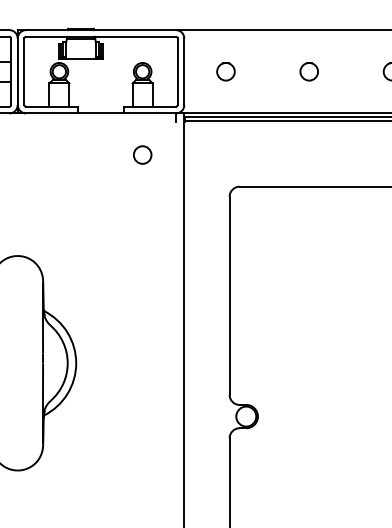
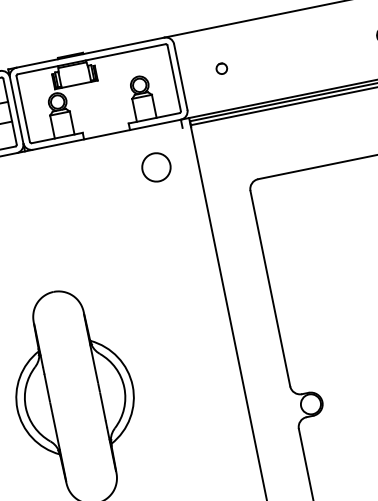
circle: (225, 71) -> (221, 68), size x0.6
circle: (308, 71) -> (303, 51), removed
circle: (142, 154) -> (156, 166), size x1.6

